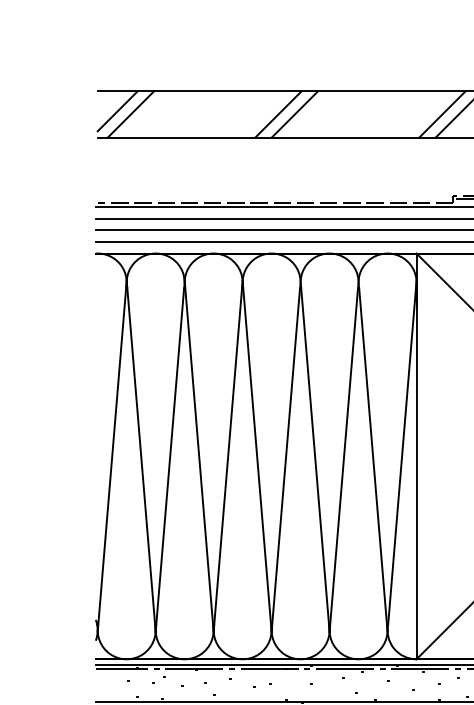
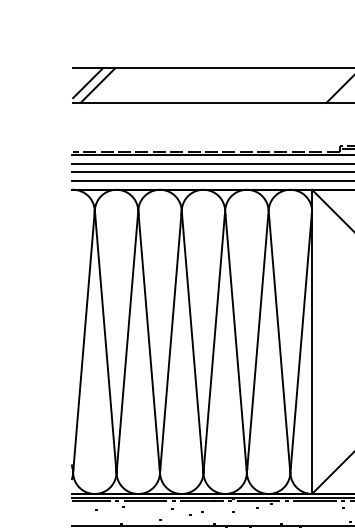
line: (278, 114) -> (208, 85), removed
line: (294, 114) -> (220, 85), removed
line: (442, 114) -> (331, 85), removed

